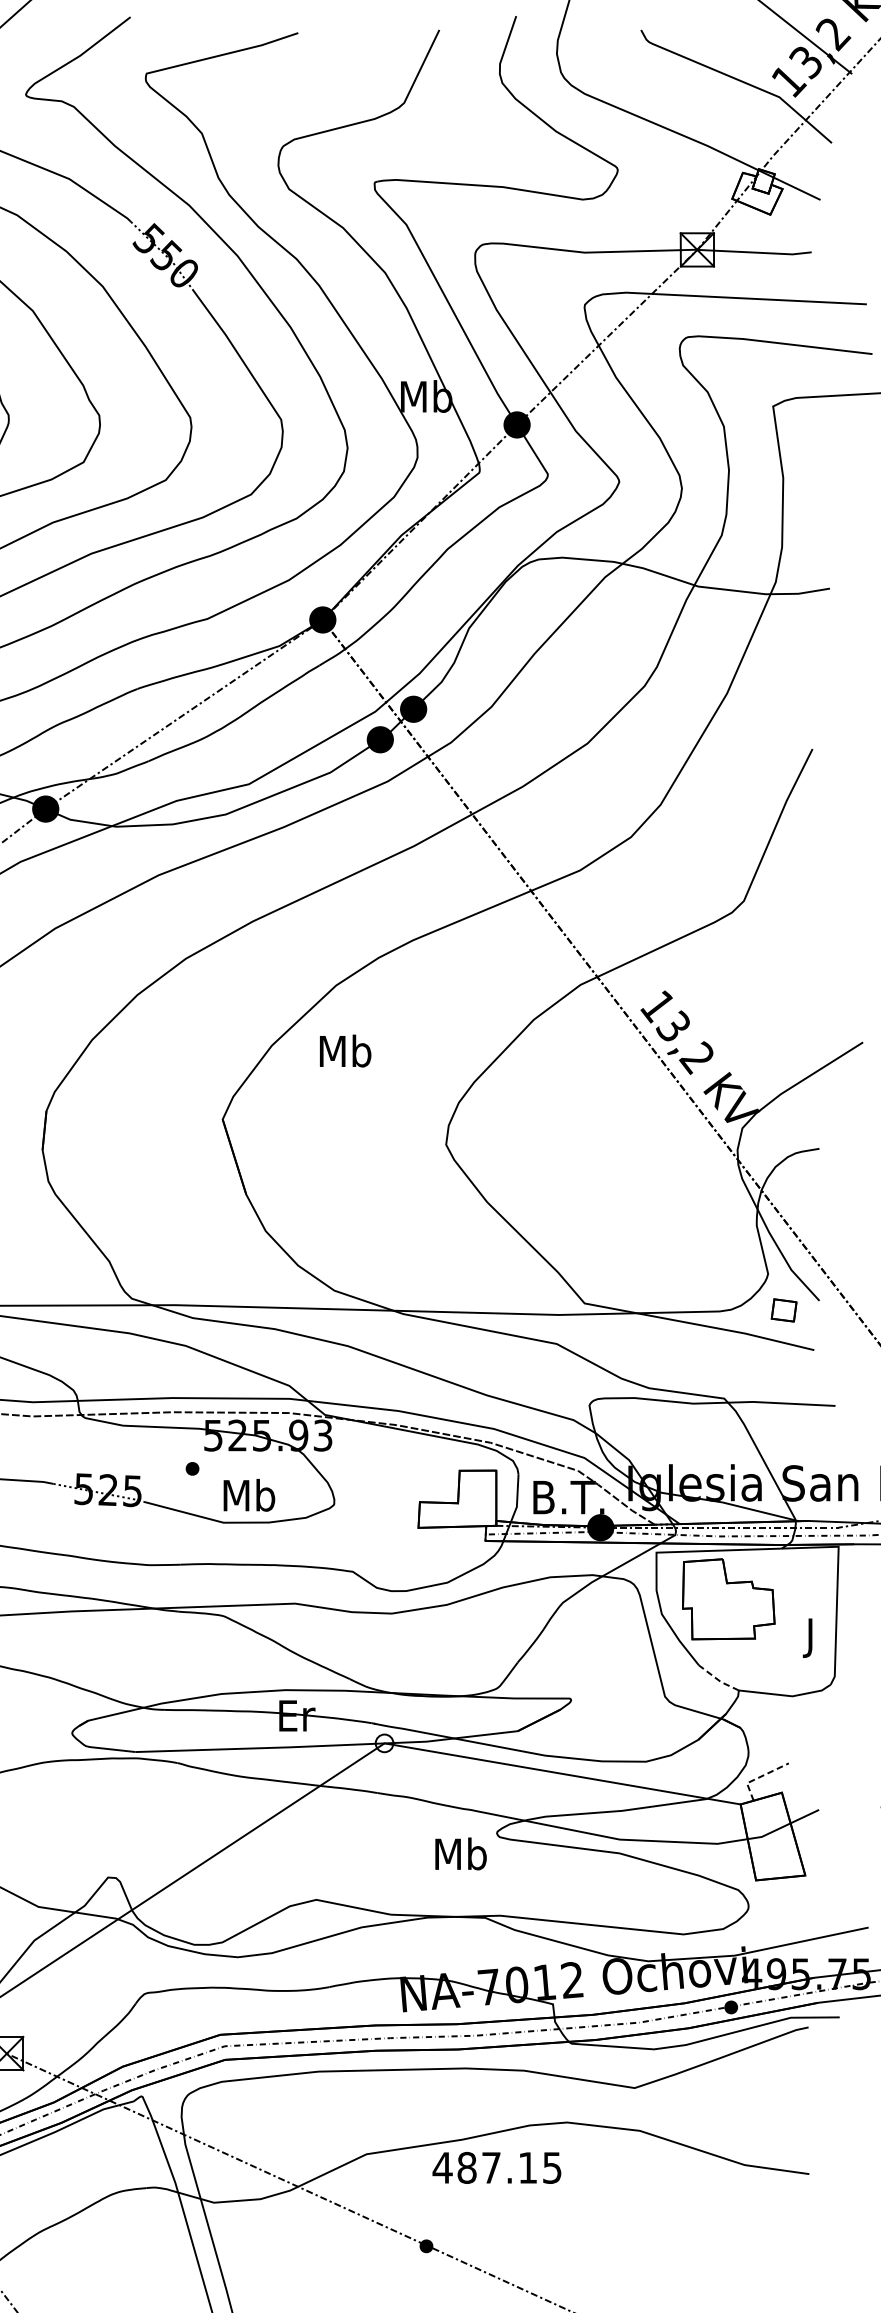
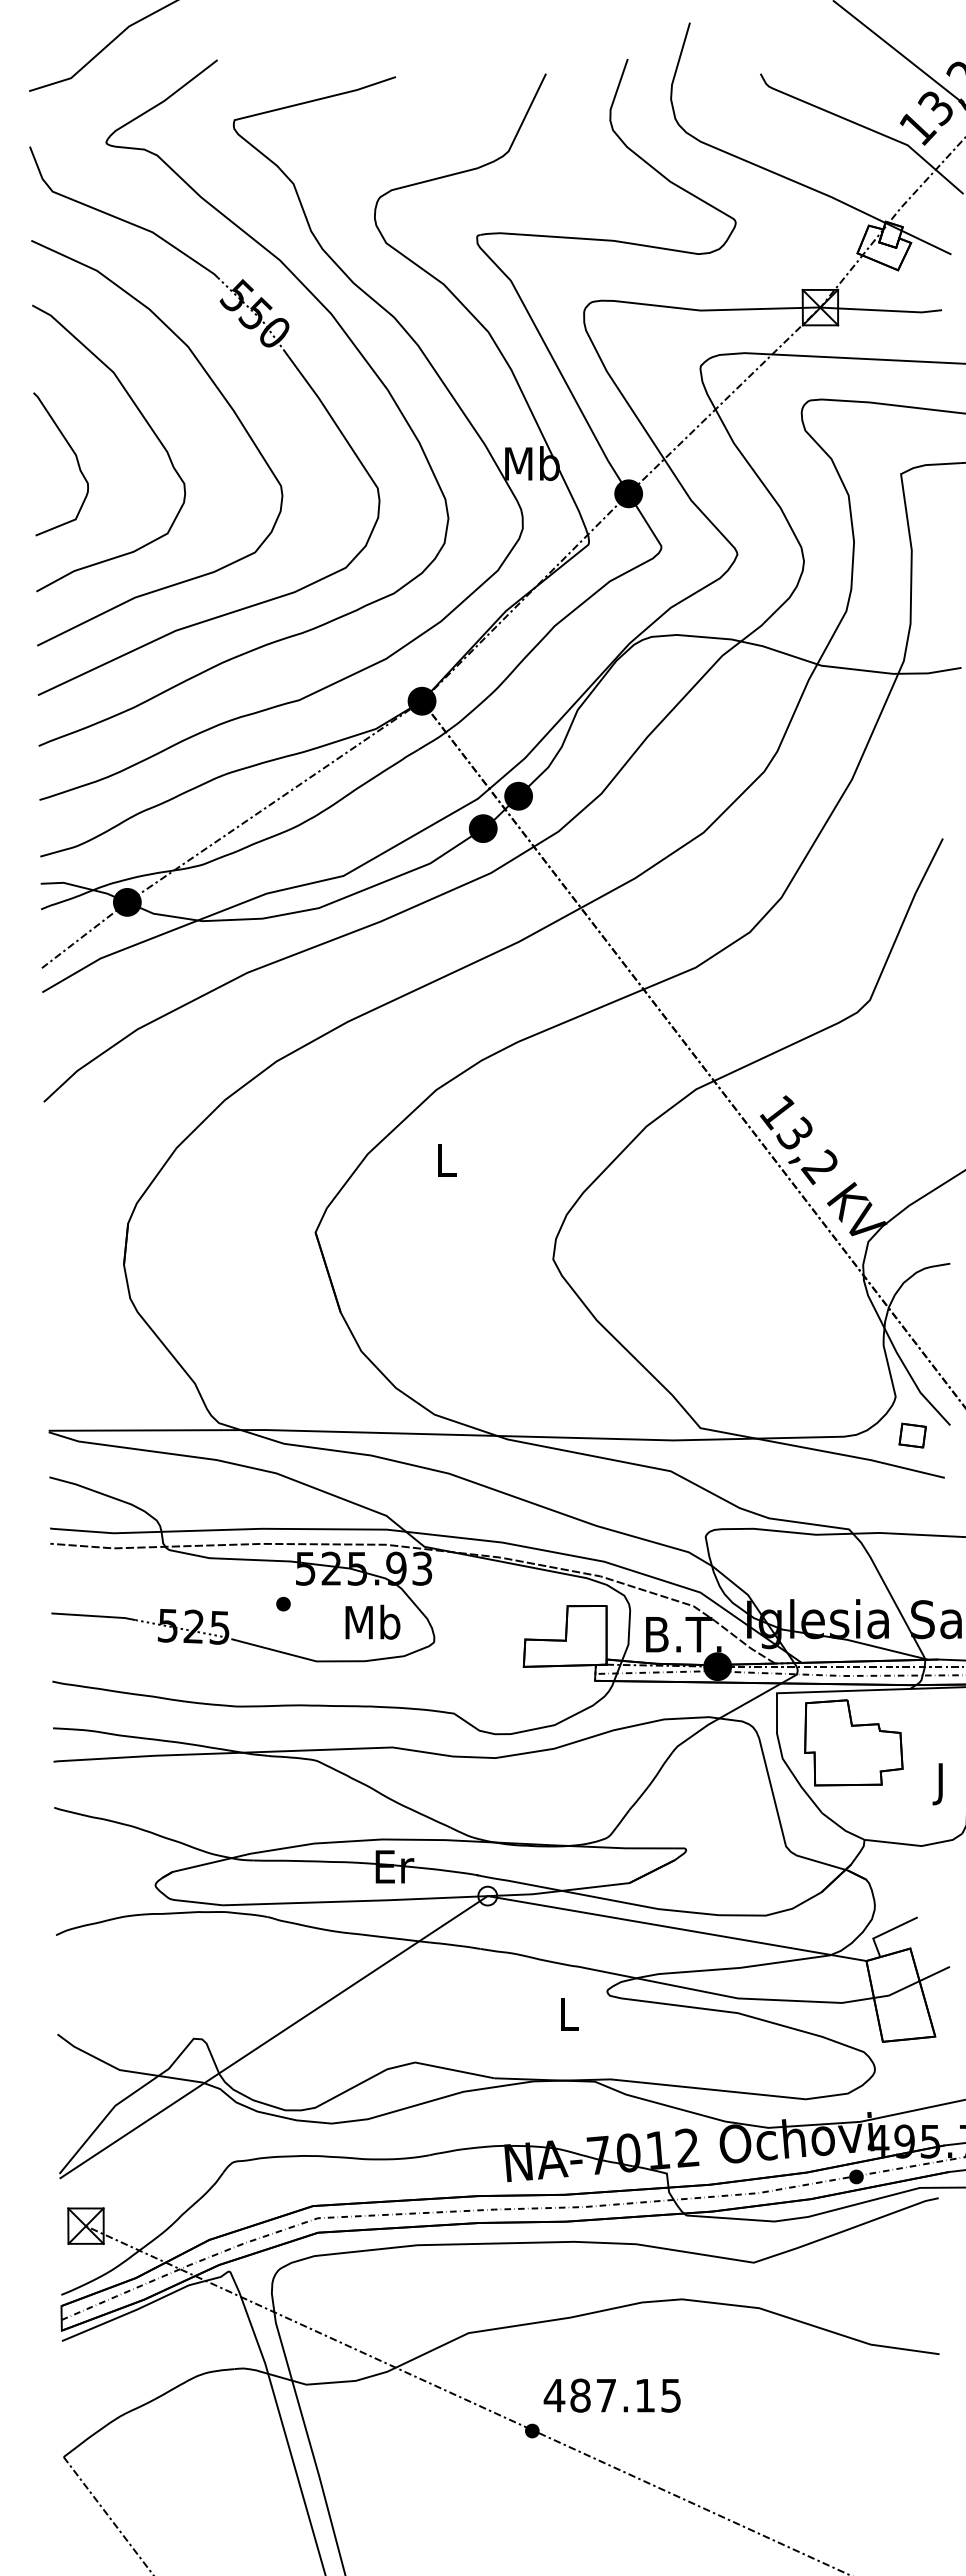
text: (345, 1050) -> (446, 1159), Mb -> L
text: (248, 1494) -> (372, 1621), moved
line: (718, 1679) -> (842, 1828), dashed -> solid
line: (759, 1777) -> (886, 1932), dashed -> solid
text: (460, 1853) -> (568, 2013), Mb -> L
text: (496, 2167) -> (611, 2395), moved

